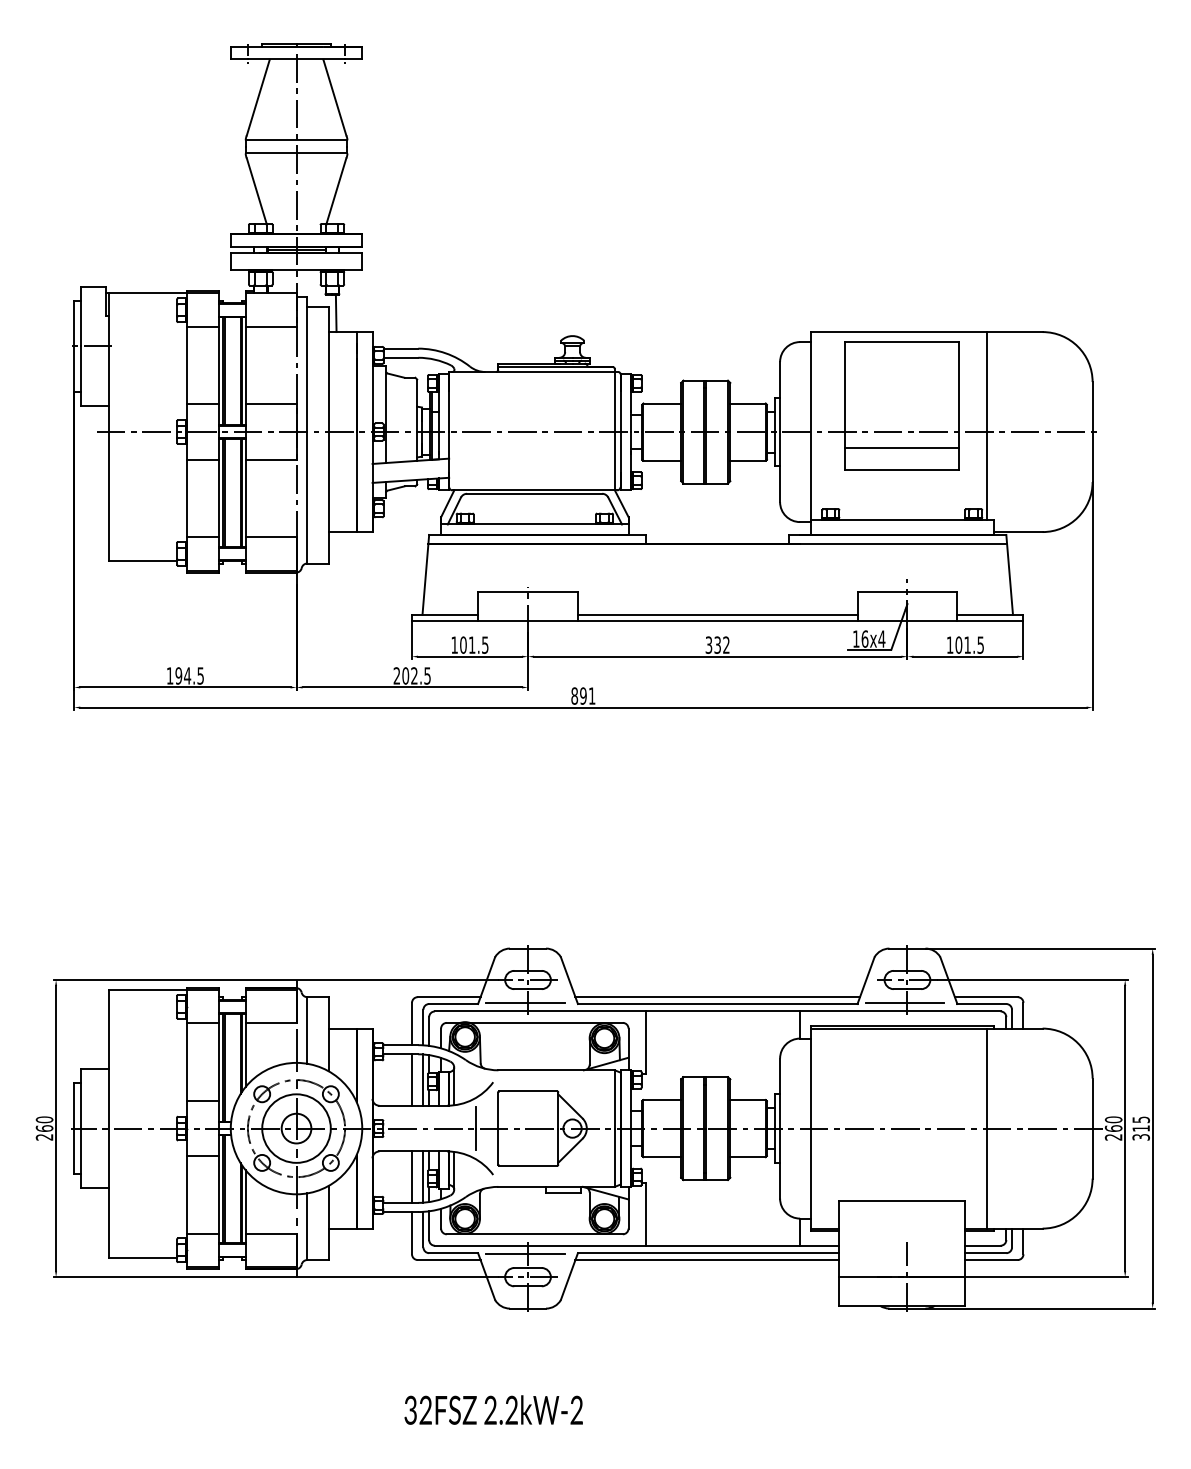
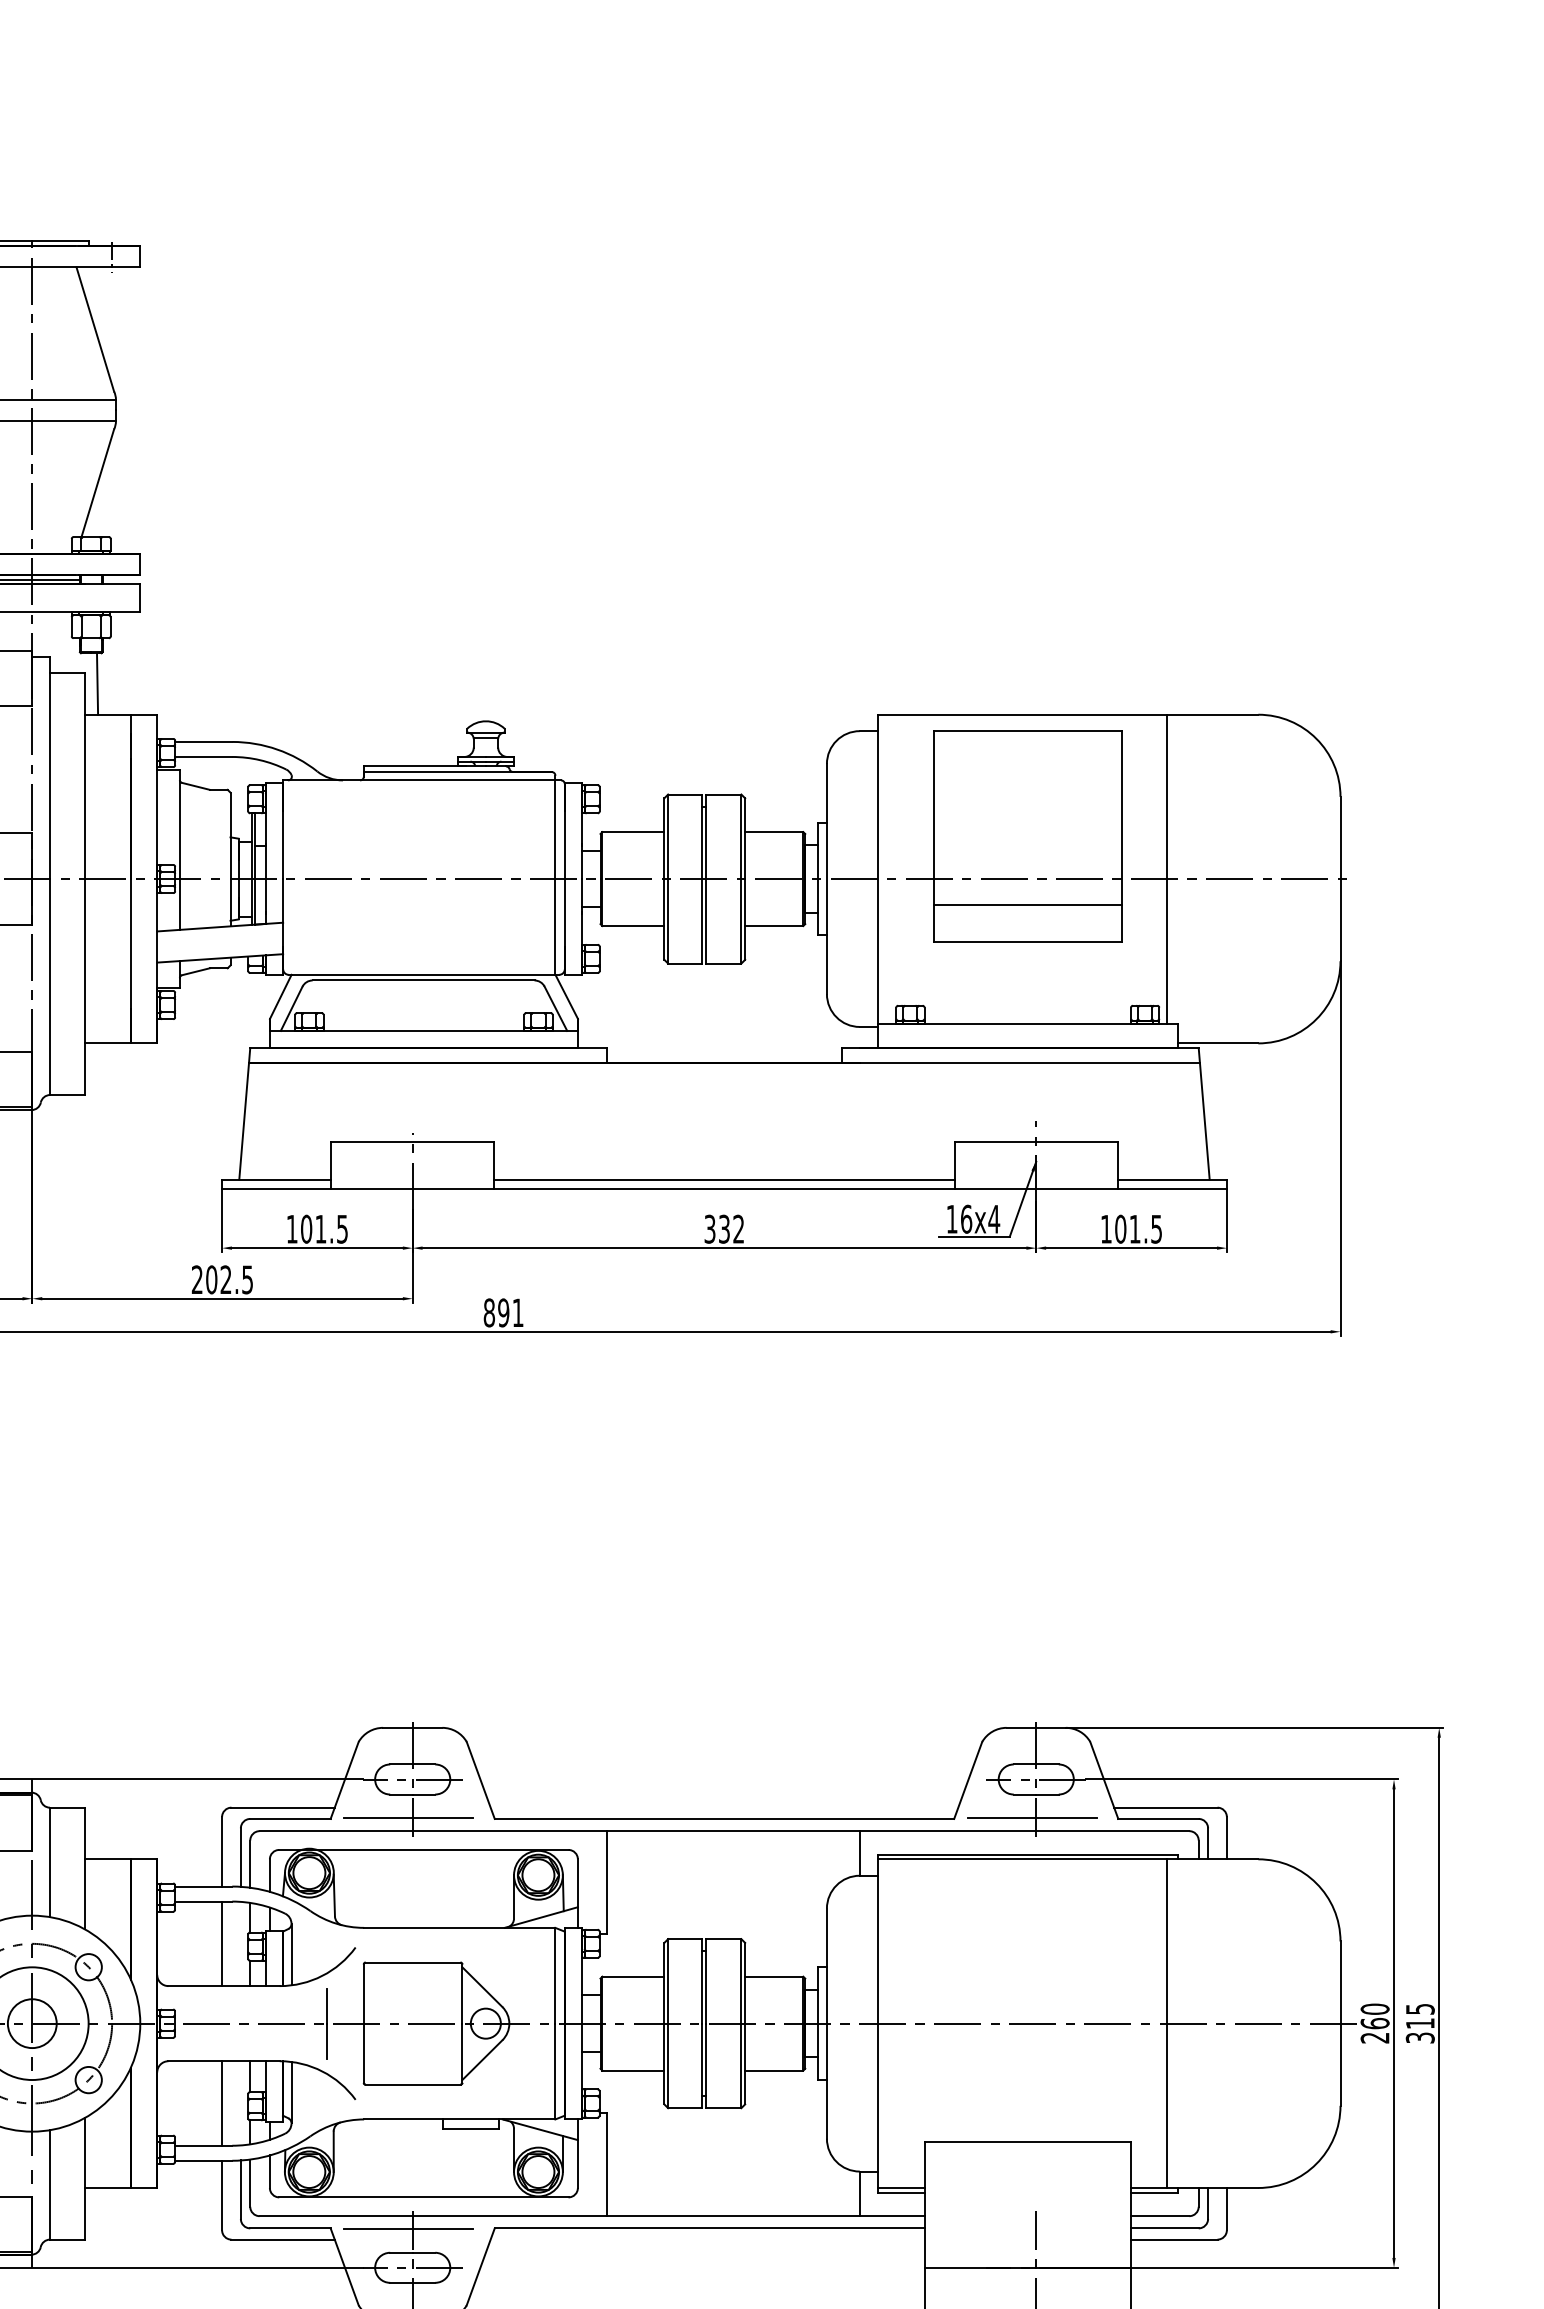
line: (717, 997) -> (724, 1808), removed
line: (423, 1079) -> (240, 1942), removed
line: (423, 1176) -> (240, 2102), removed
line: (707, 1260) -> (707, 2240), removed

